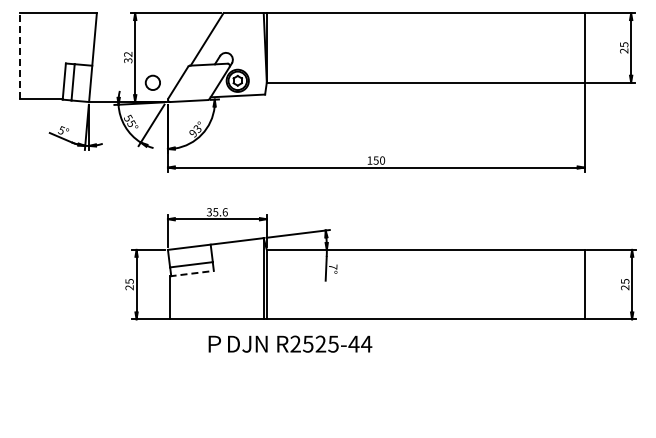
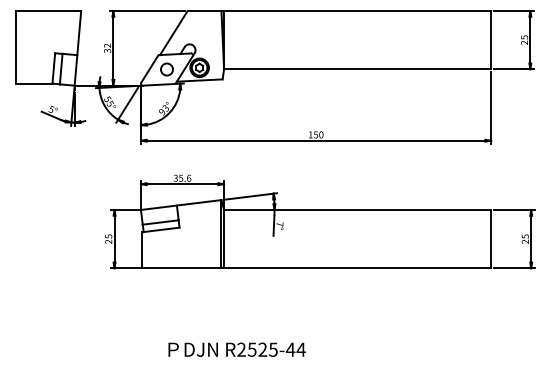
line: (19, 55) -> (16, 46), dashed -> solid
circle: (152, 82) -> (166, 69), moved
line: (192, 273) -> (161, 229), dashed -> solid
text: (290, 343) -> (237, 349), moved

